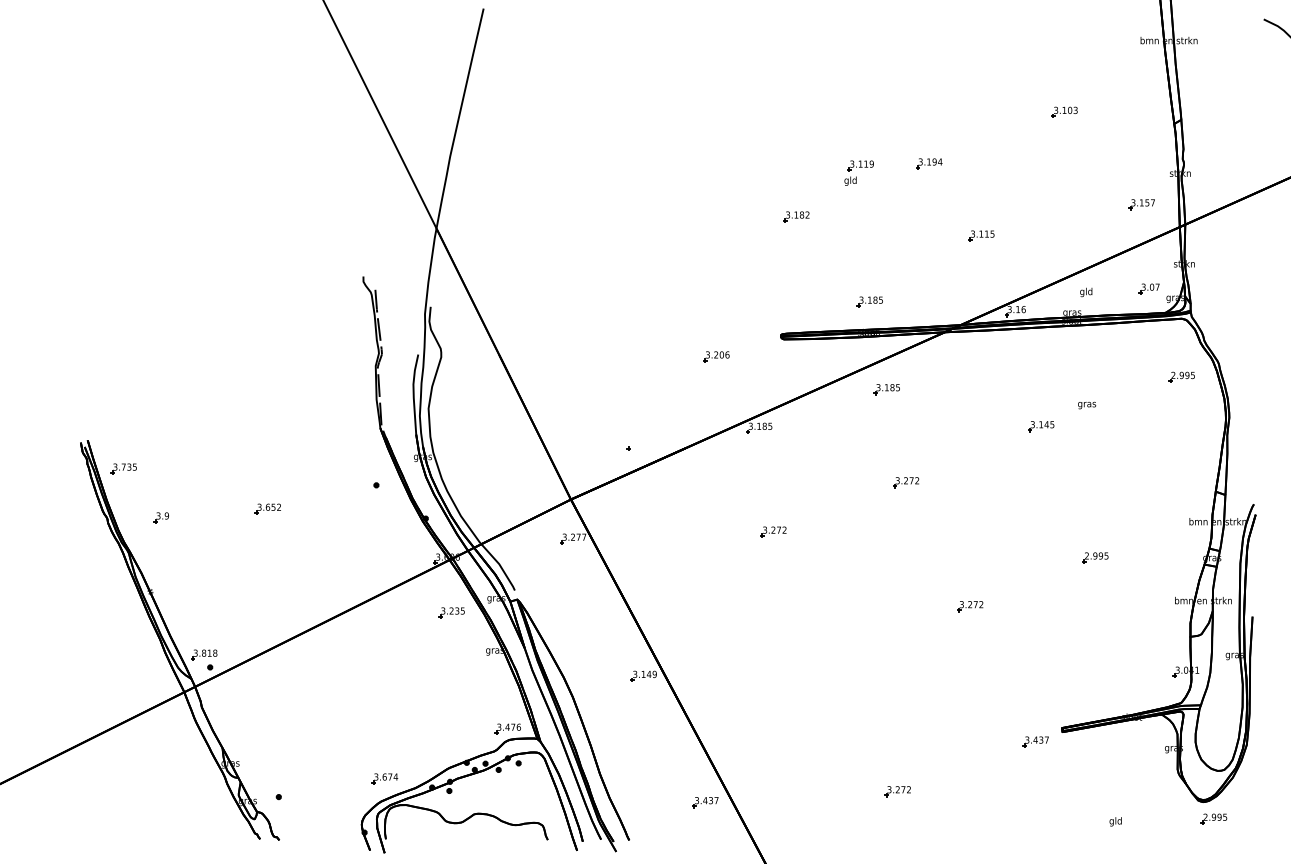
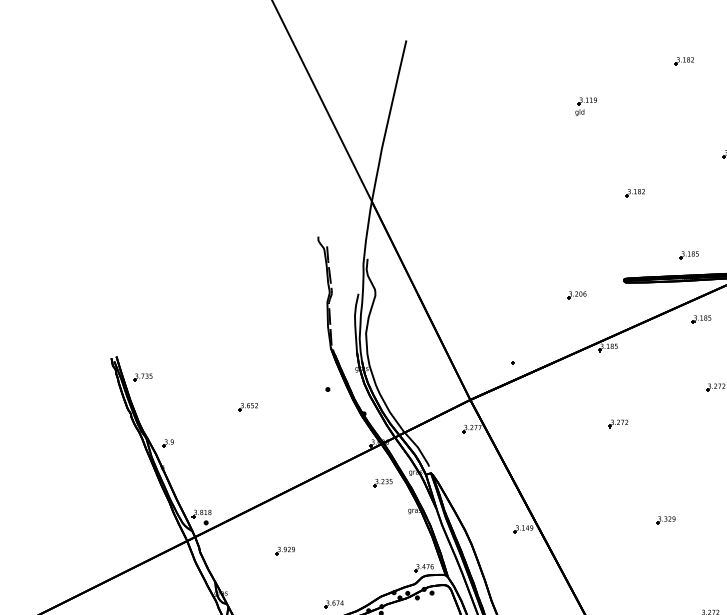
part: (863, 36) -> (684, 60), added
part: (858, 172) -> (585, 106), moved
part: (160, 517) -> (167, 443), moved
part: (837, 663) -> (665, 519), added
part: (318, 705) -> (285, 550), added

